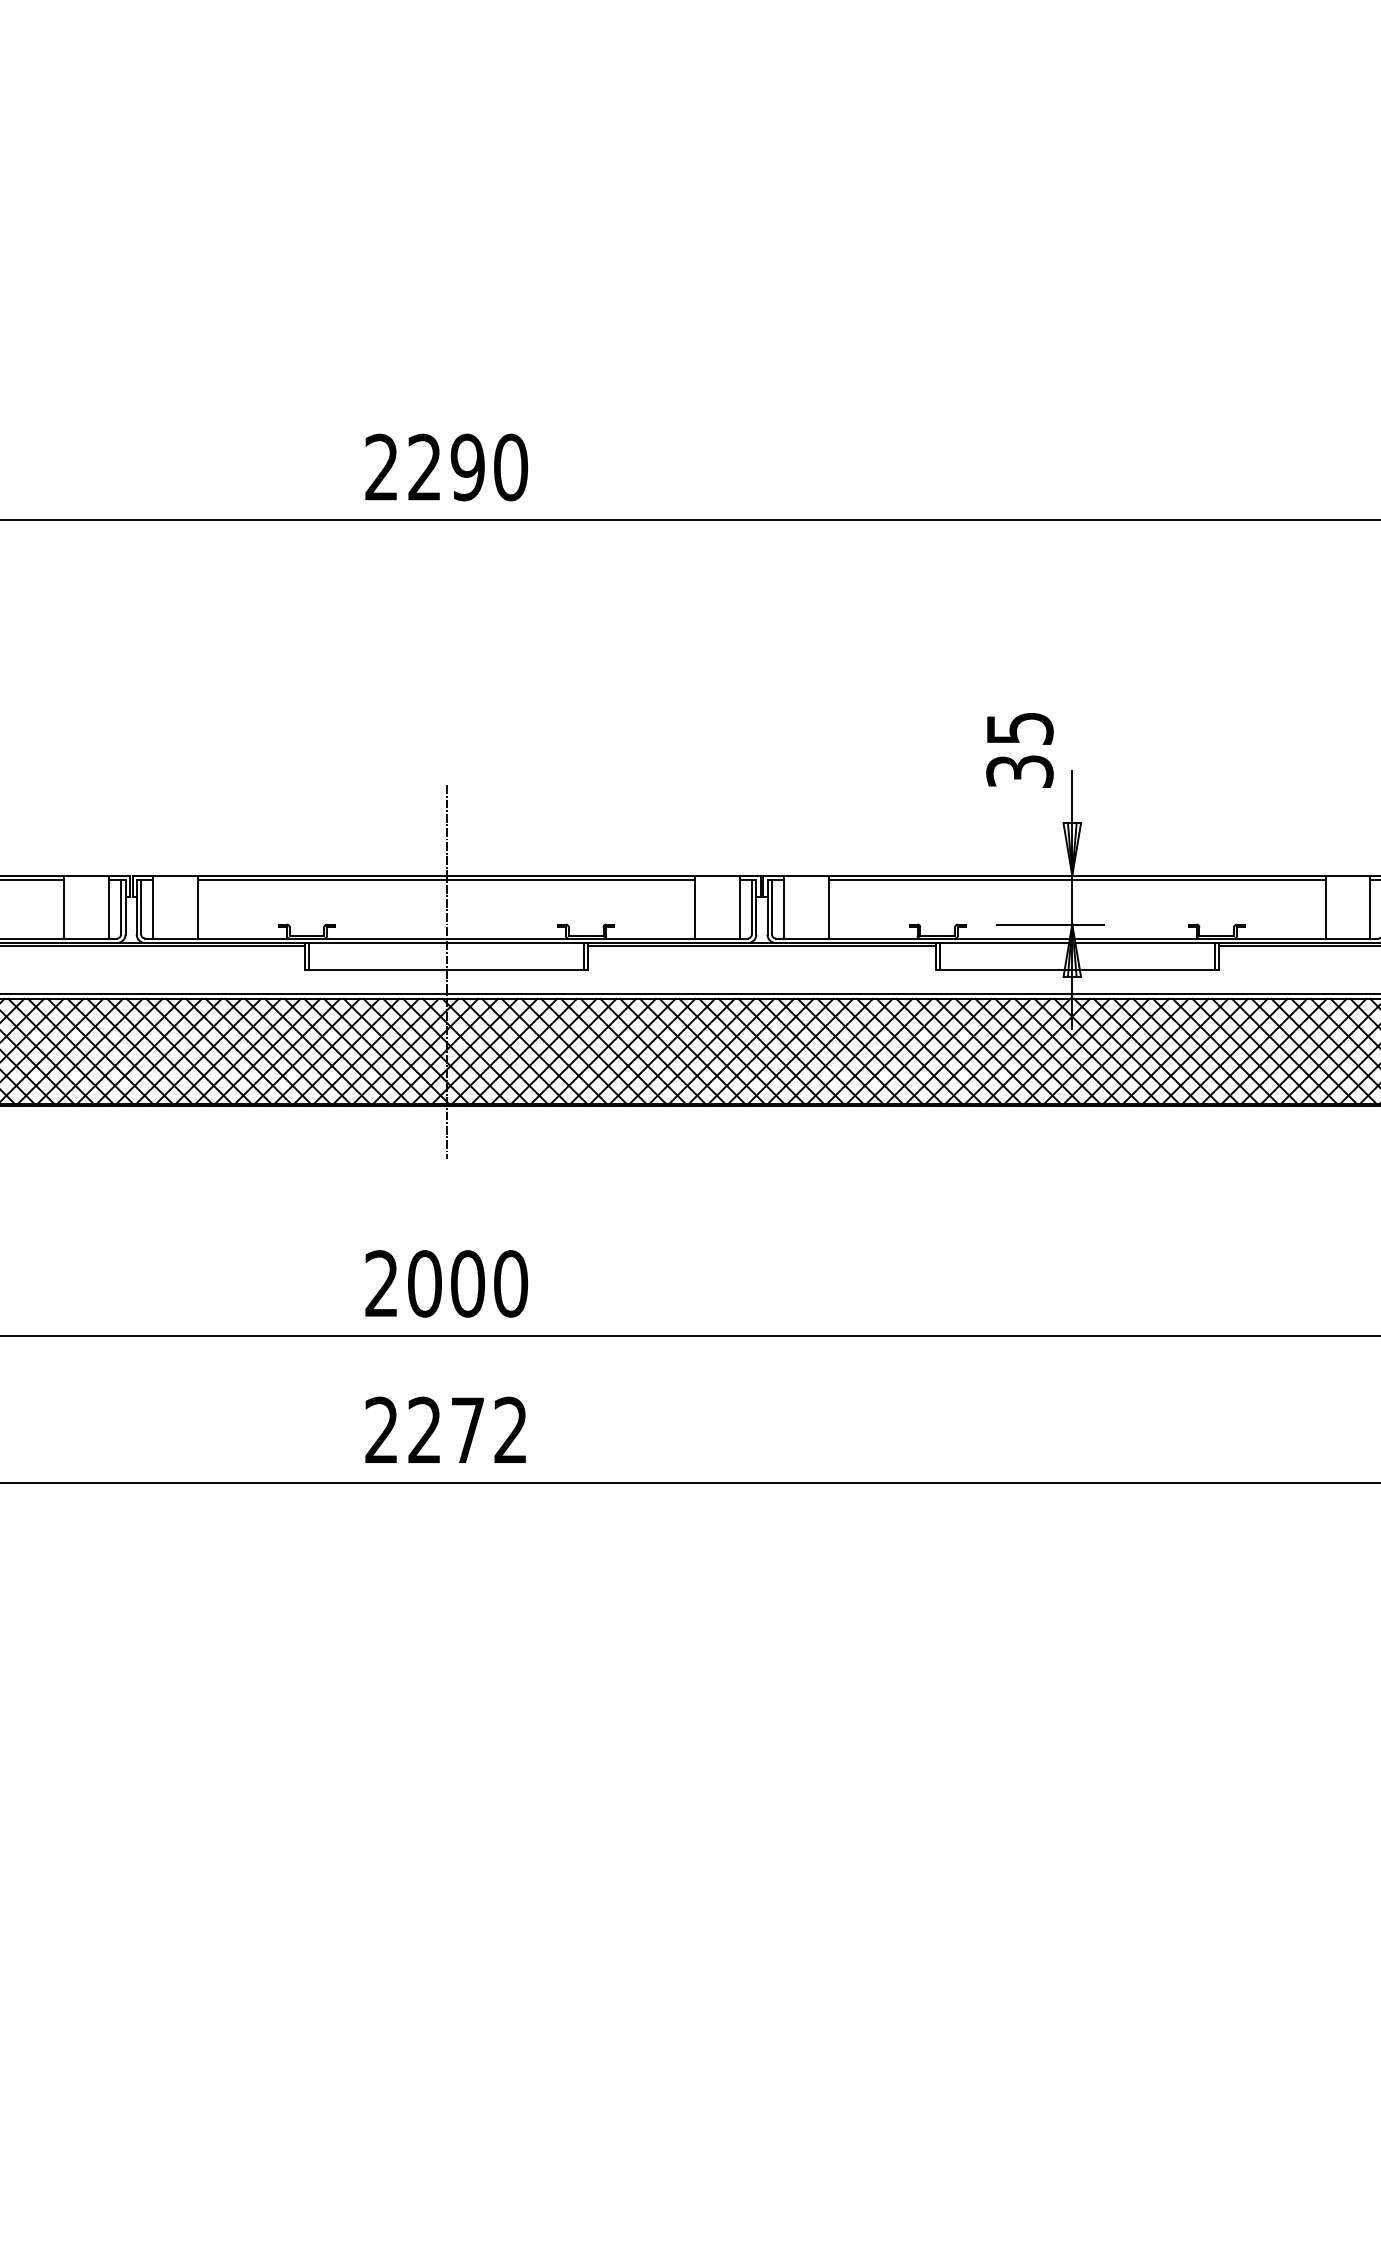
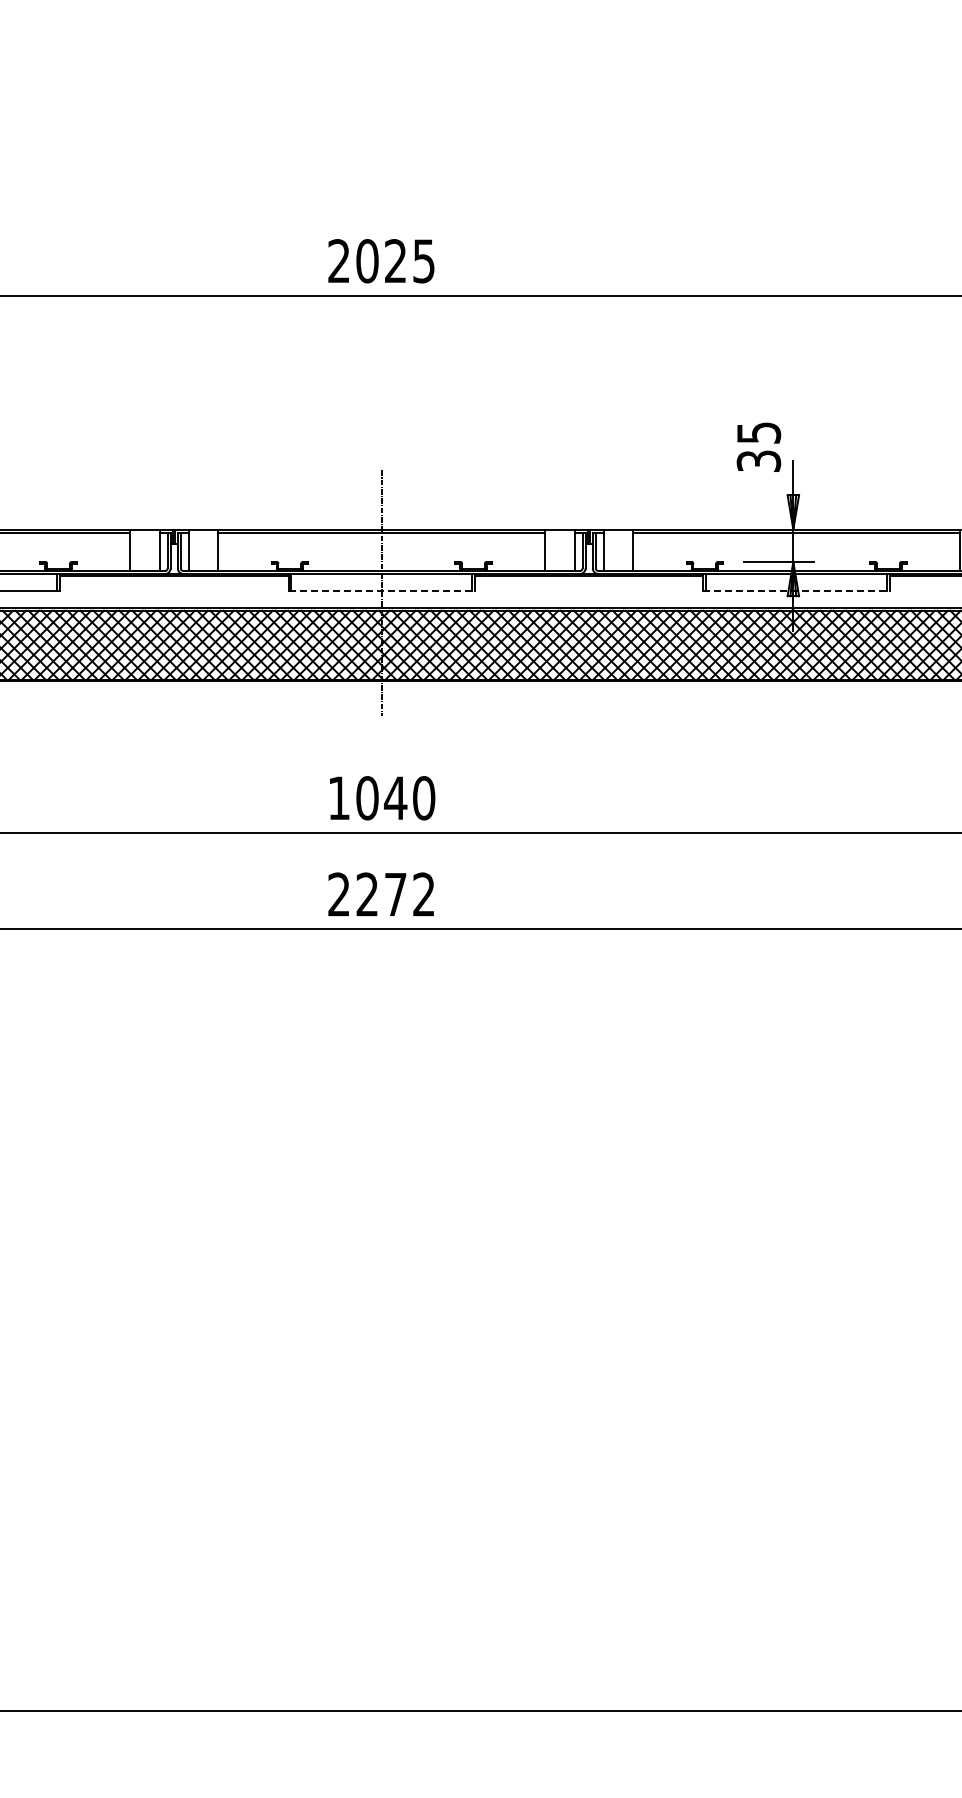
text: (467, 467) -> (395, 261), 2290 -> 2025
line: (447, 969) -> (382, 591), solid -> dashed
line: (1078, 969) -> (797, 591), solid -> dashed
text: (424, 1284) -> (367, 798), 2000 -> 1040

